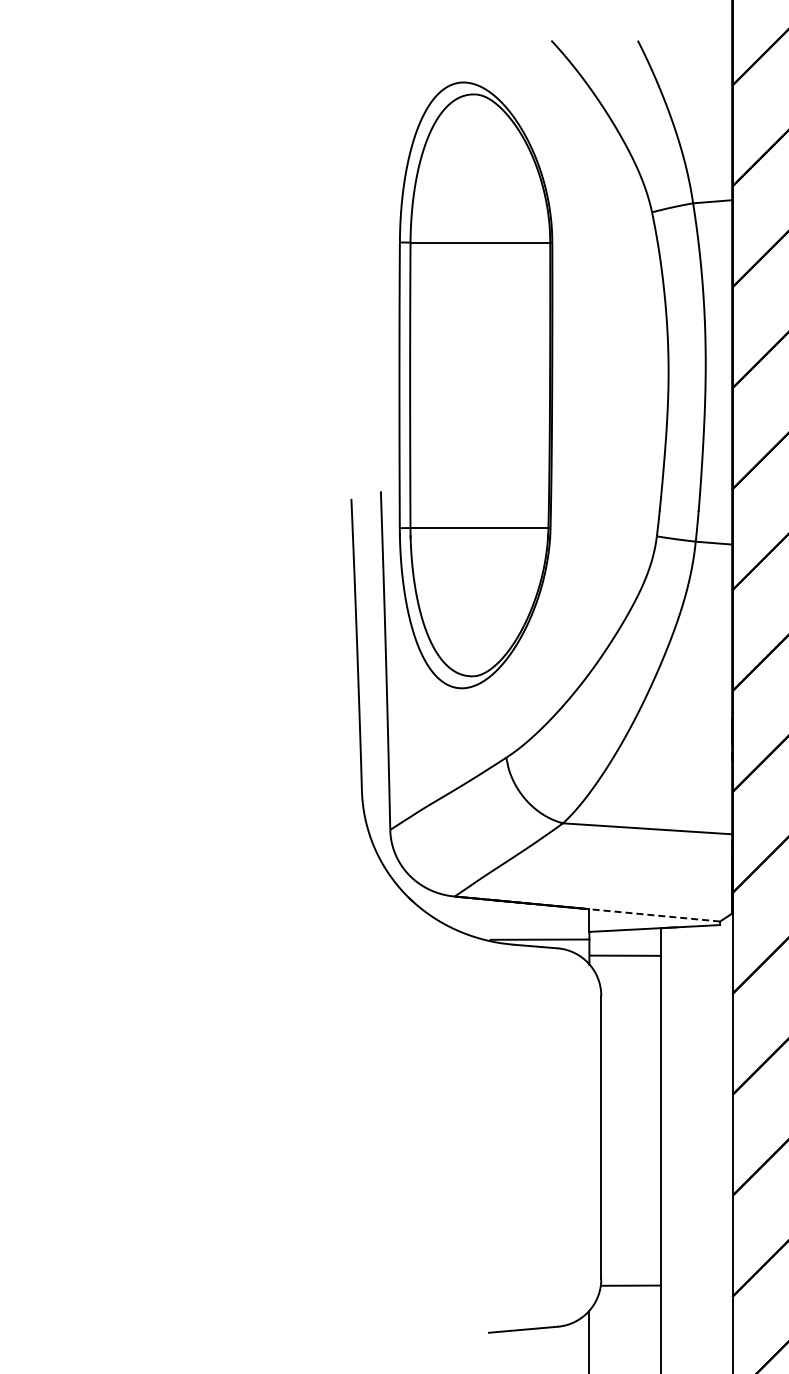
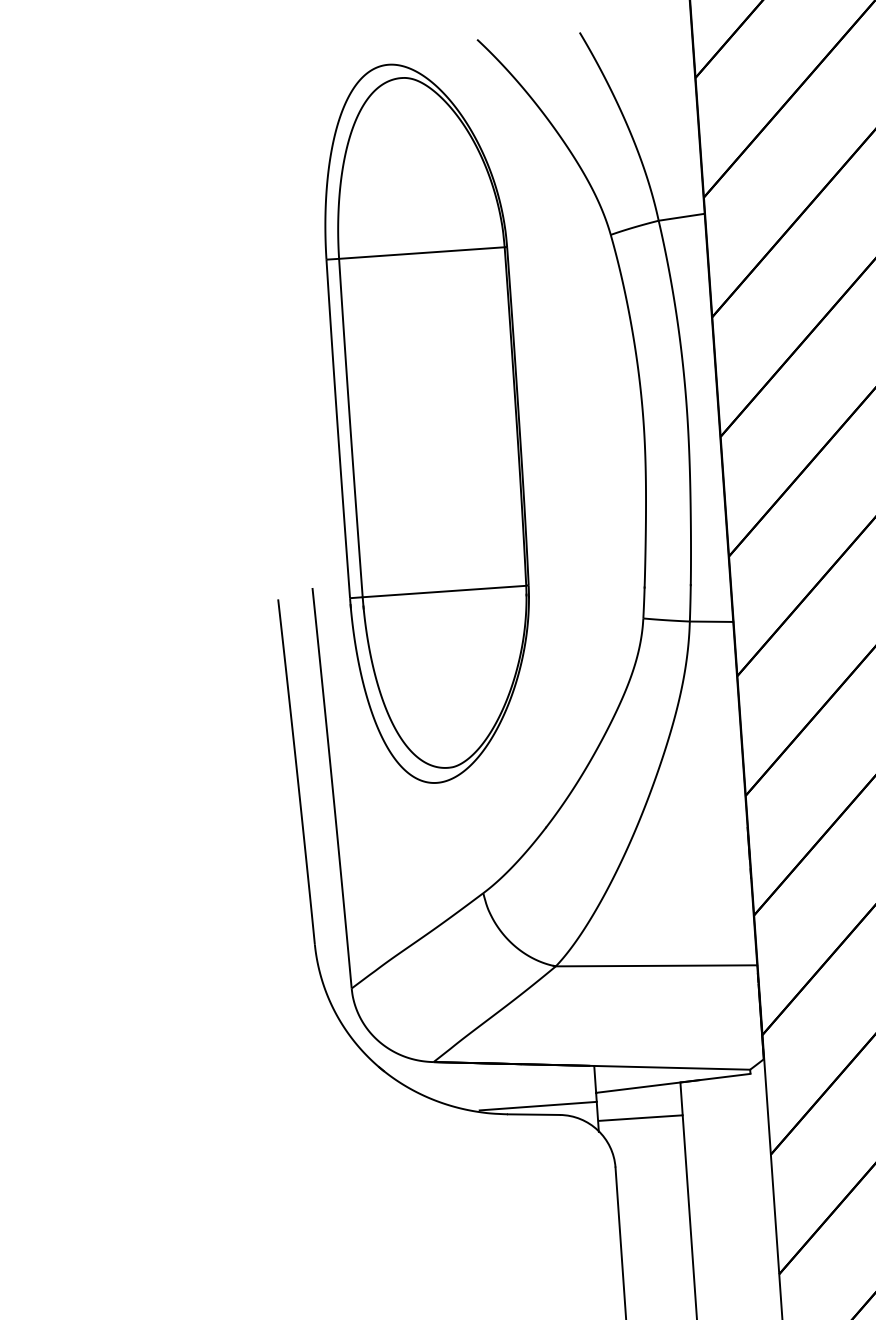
part: (475, 385) -> (427, 422), moved
line: (654, 915) -> (671, 1068), dashed -> solid

